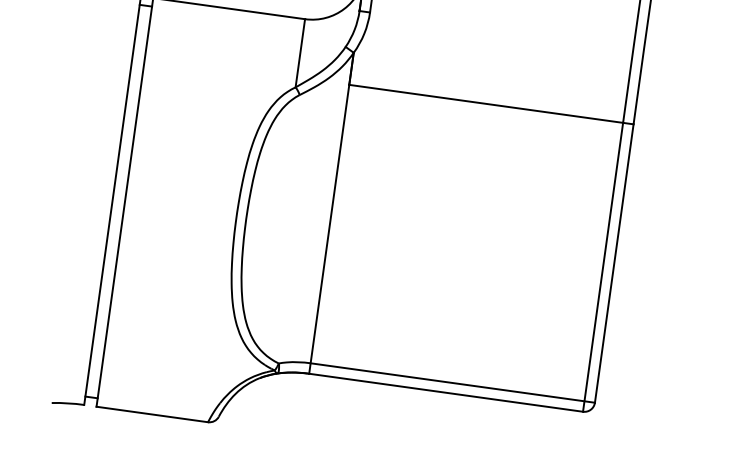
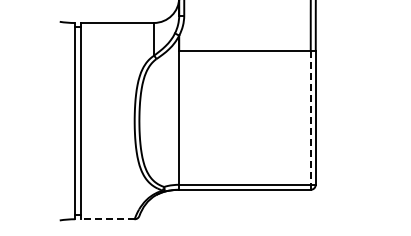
line: (602, 267) -> (310, 120), solid -> dashed
line: (151, 414) -> (107, 219), solid -> dashed

